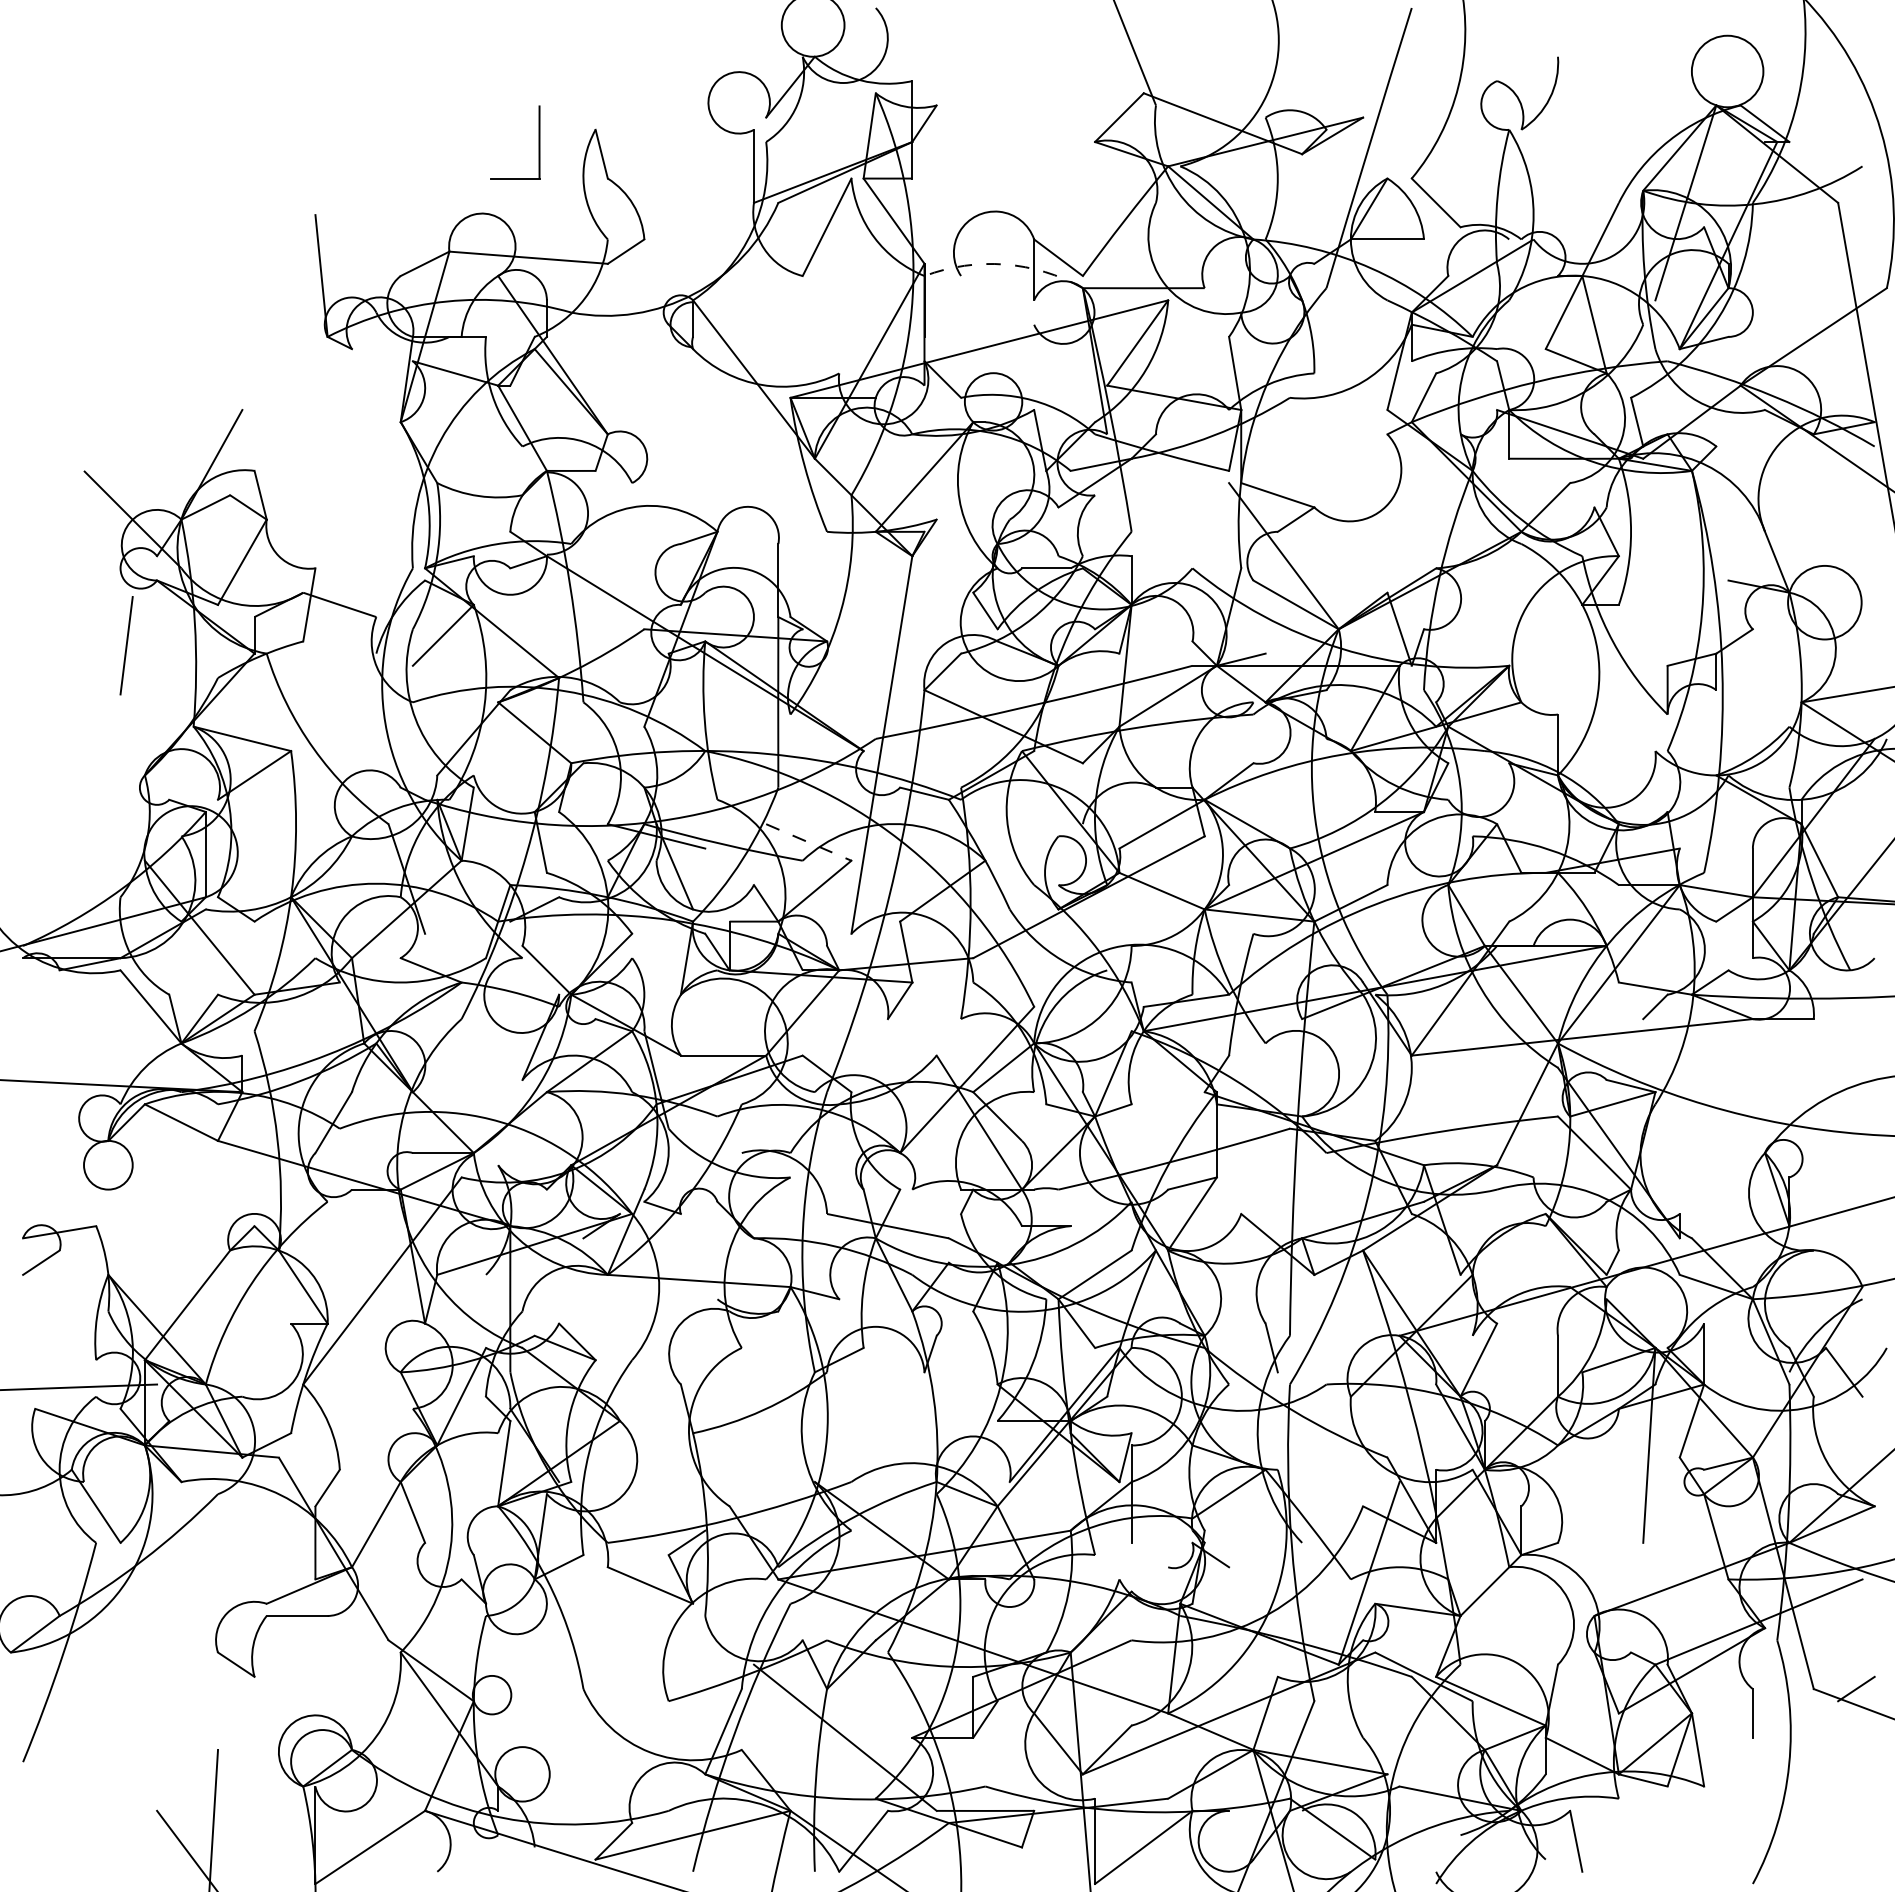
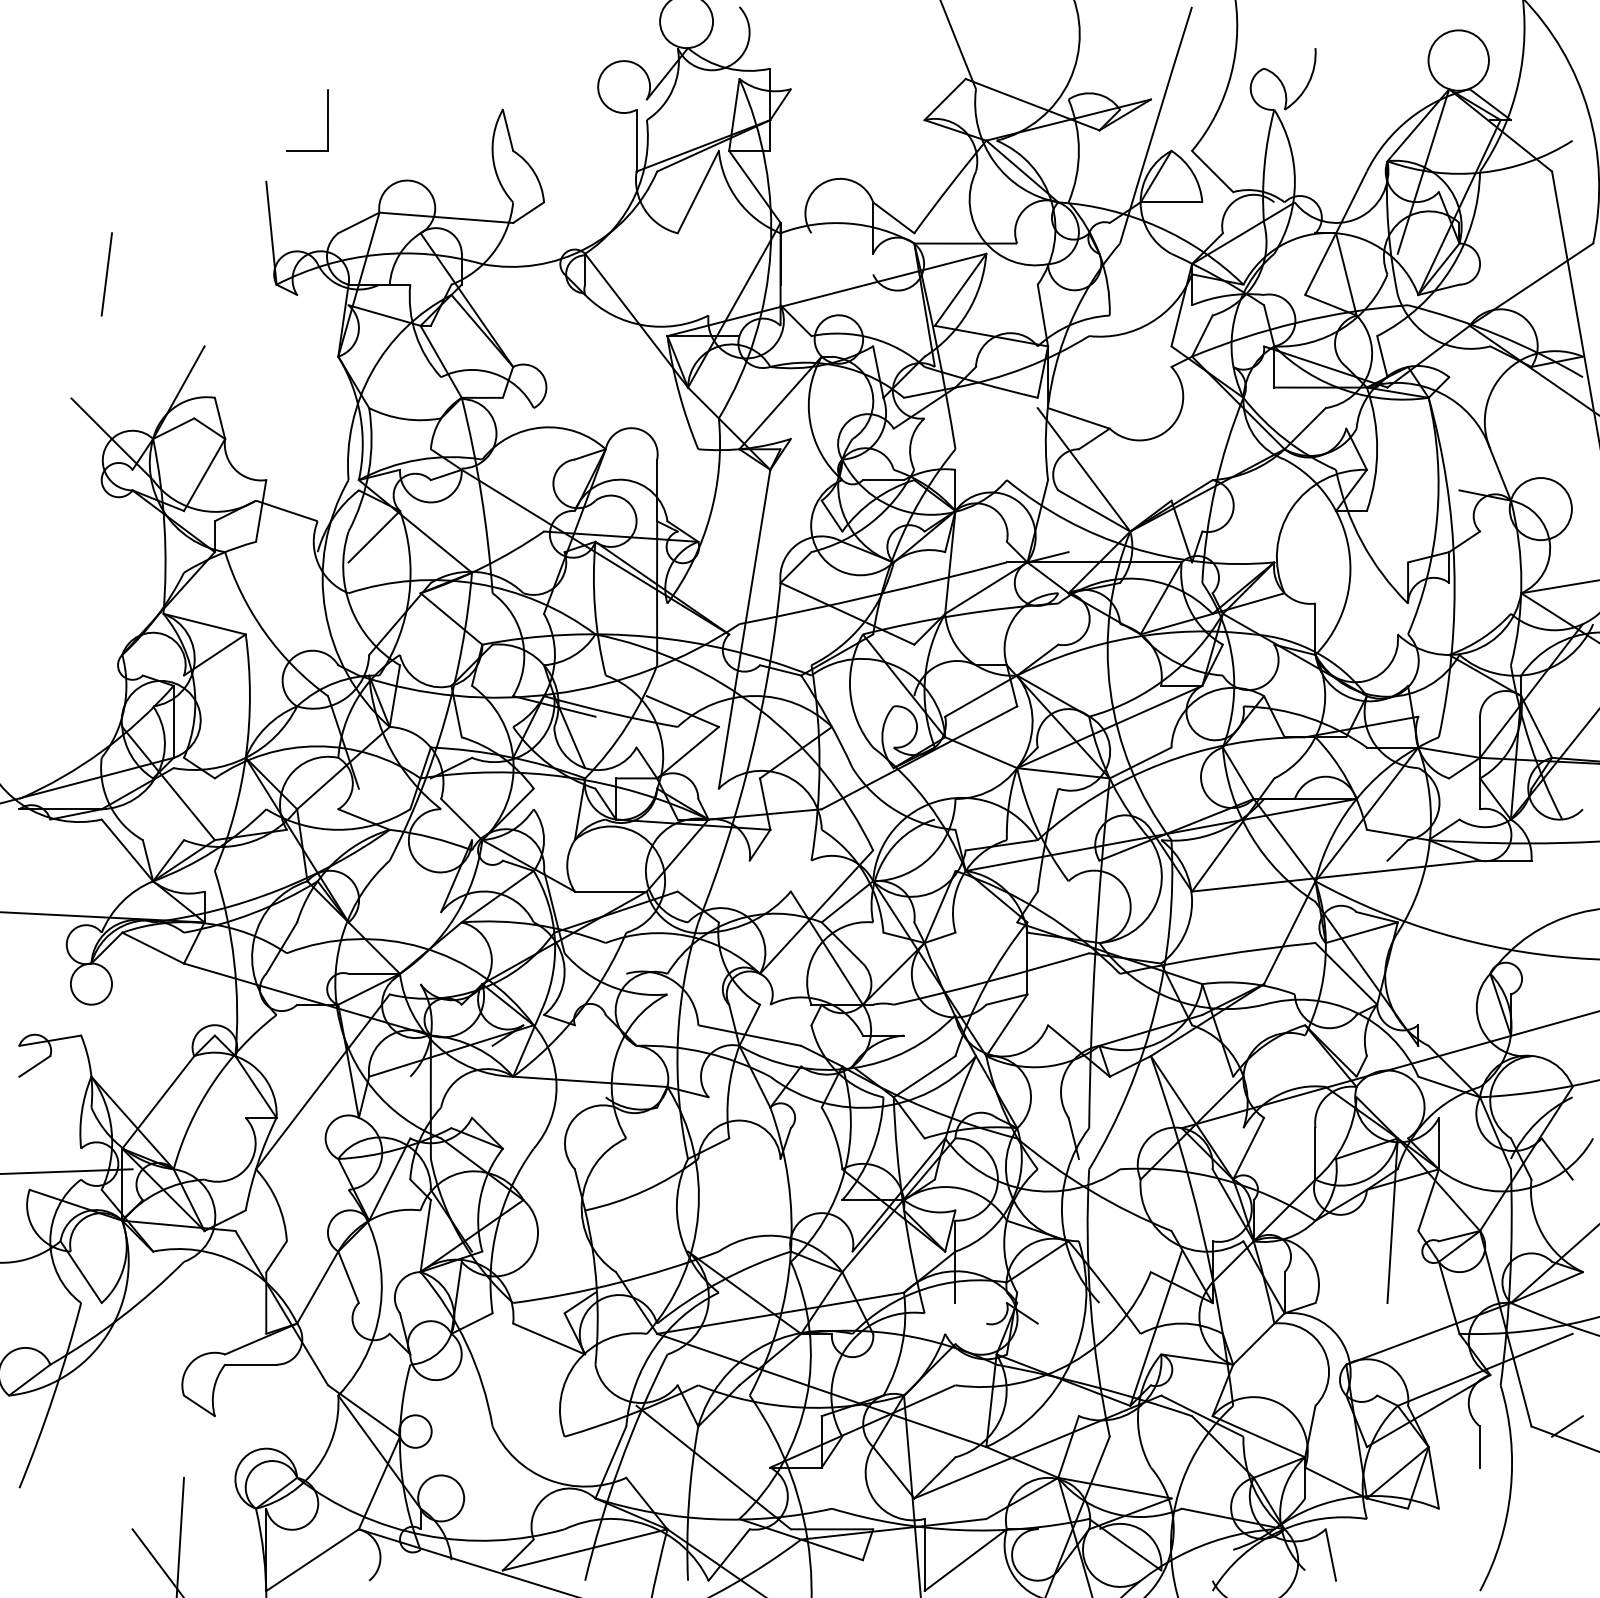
part: (538, 142) -> (327, 120), moved
arc: (1005, 264) -> (848, 223), dashed -> solid
line: (126, 645) -> (106, 274), moved
line: (809, 842) -> (683, 711), dashed -> solid

